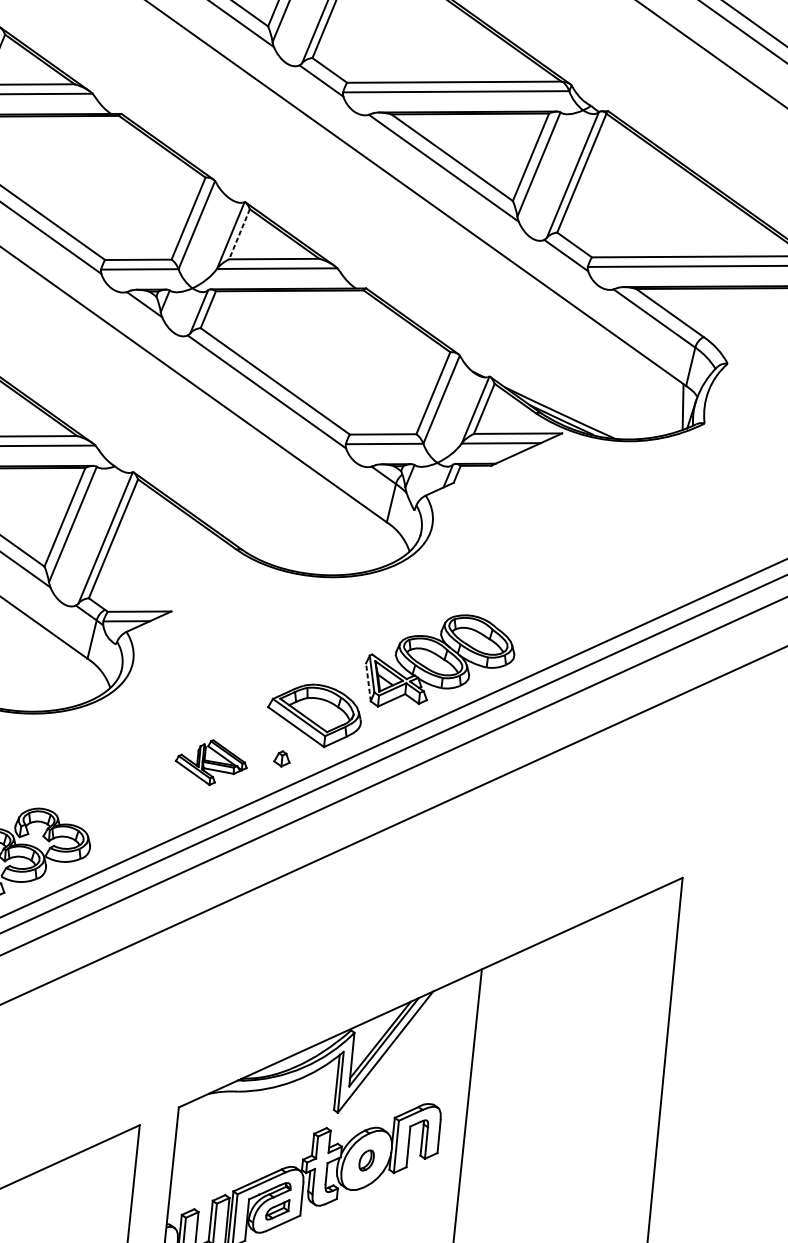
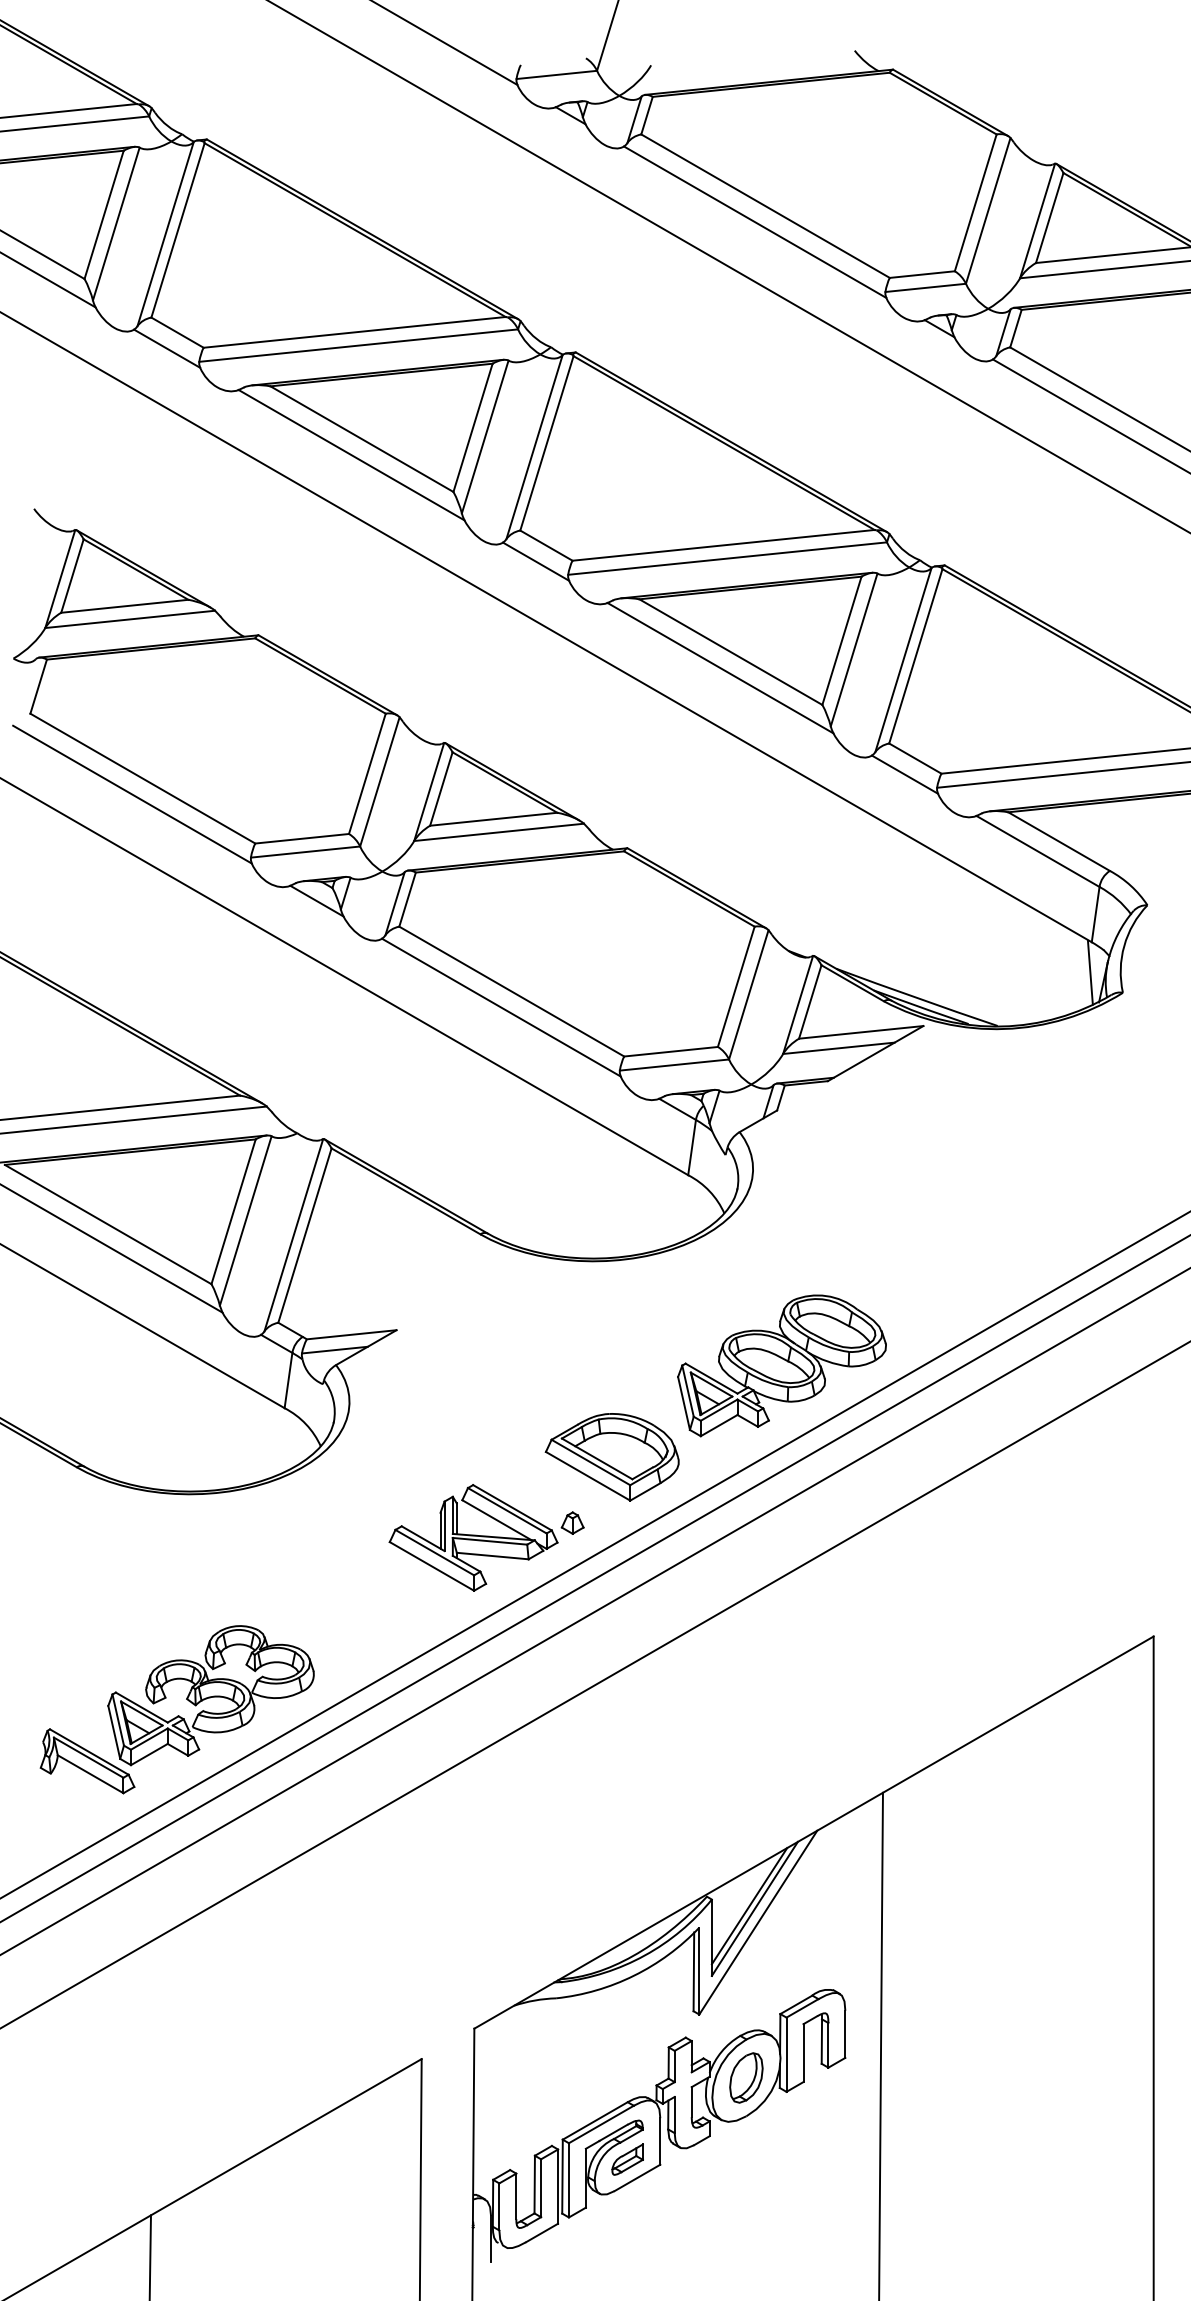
line: (239, 234) -> (441, 789), dashed -> solid
line: (368, 681) -> (683, 1402), dashed -> solid
part: (211, 762) -> (473, 1537), size x1.67
part: (366, 1160) -> (746, 2077), size x1.67

